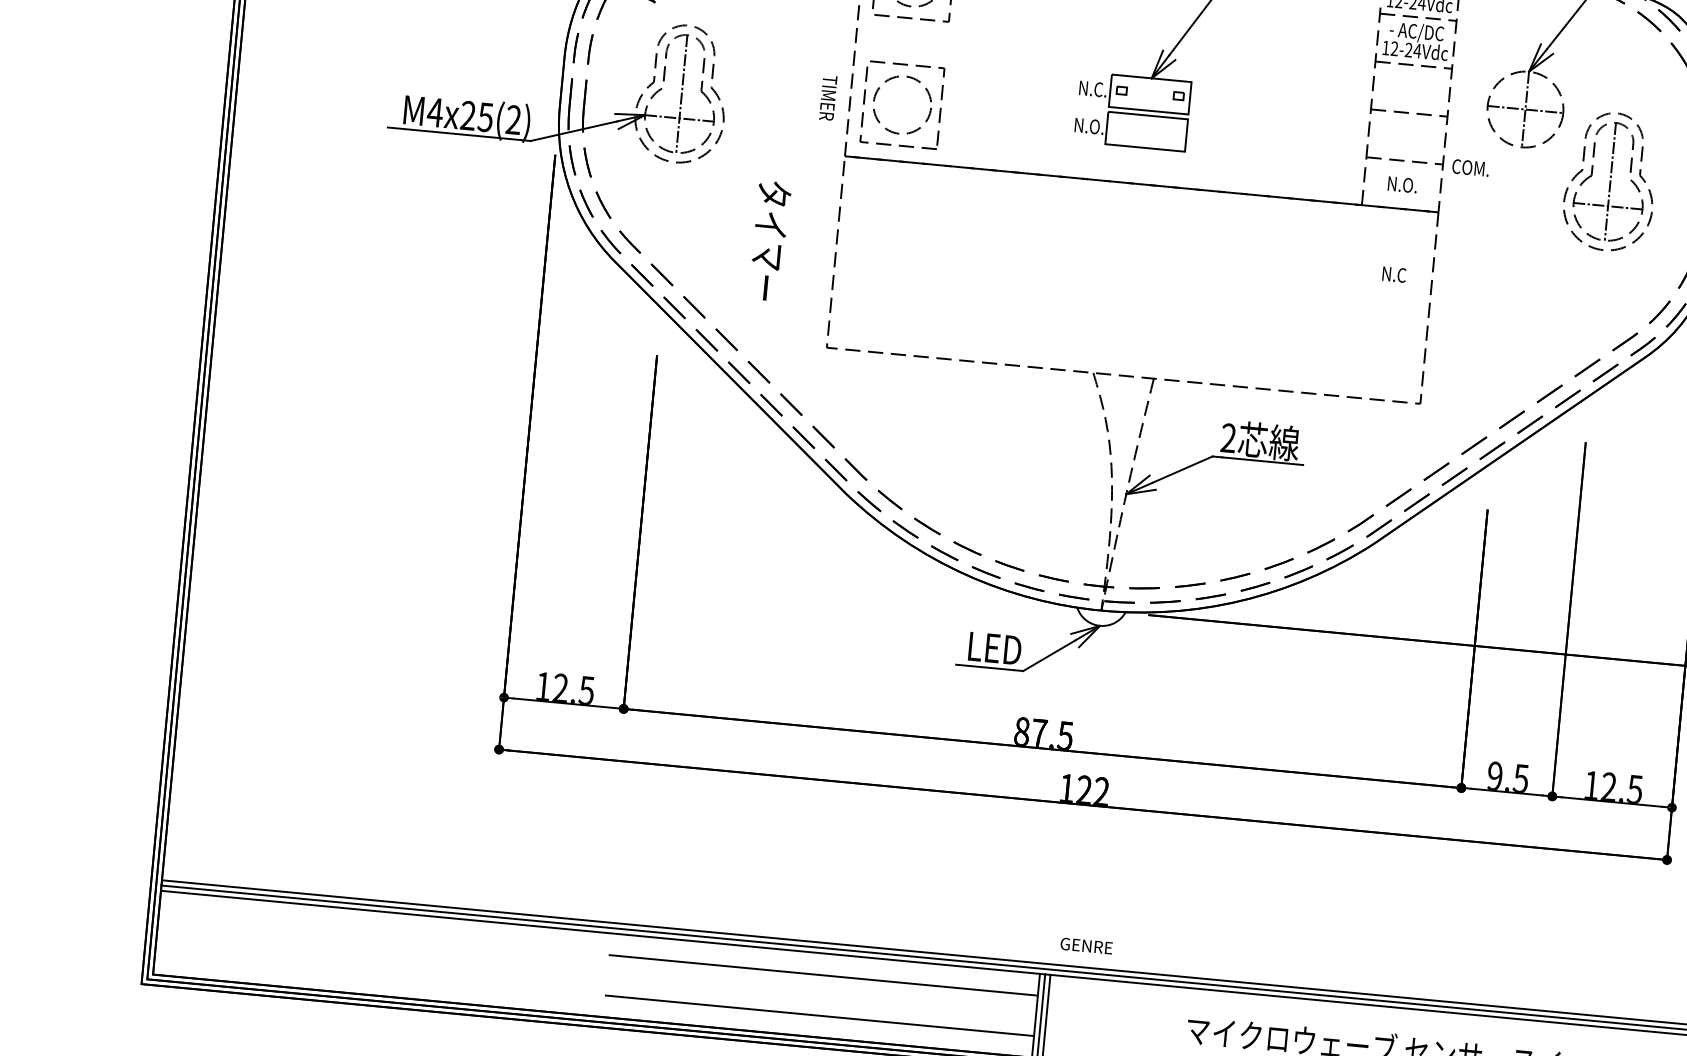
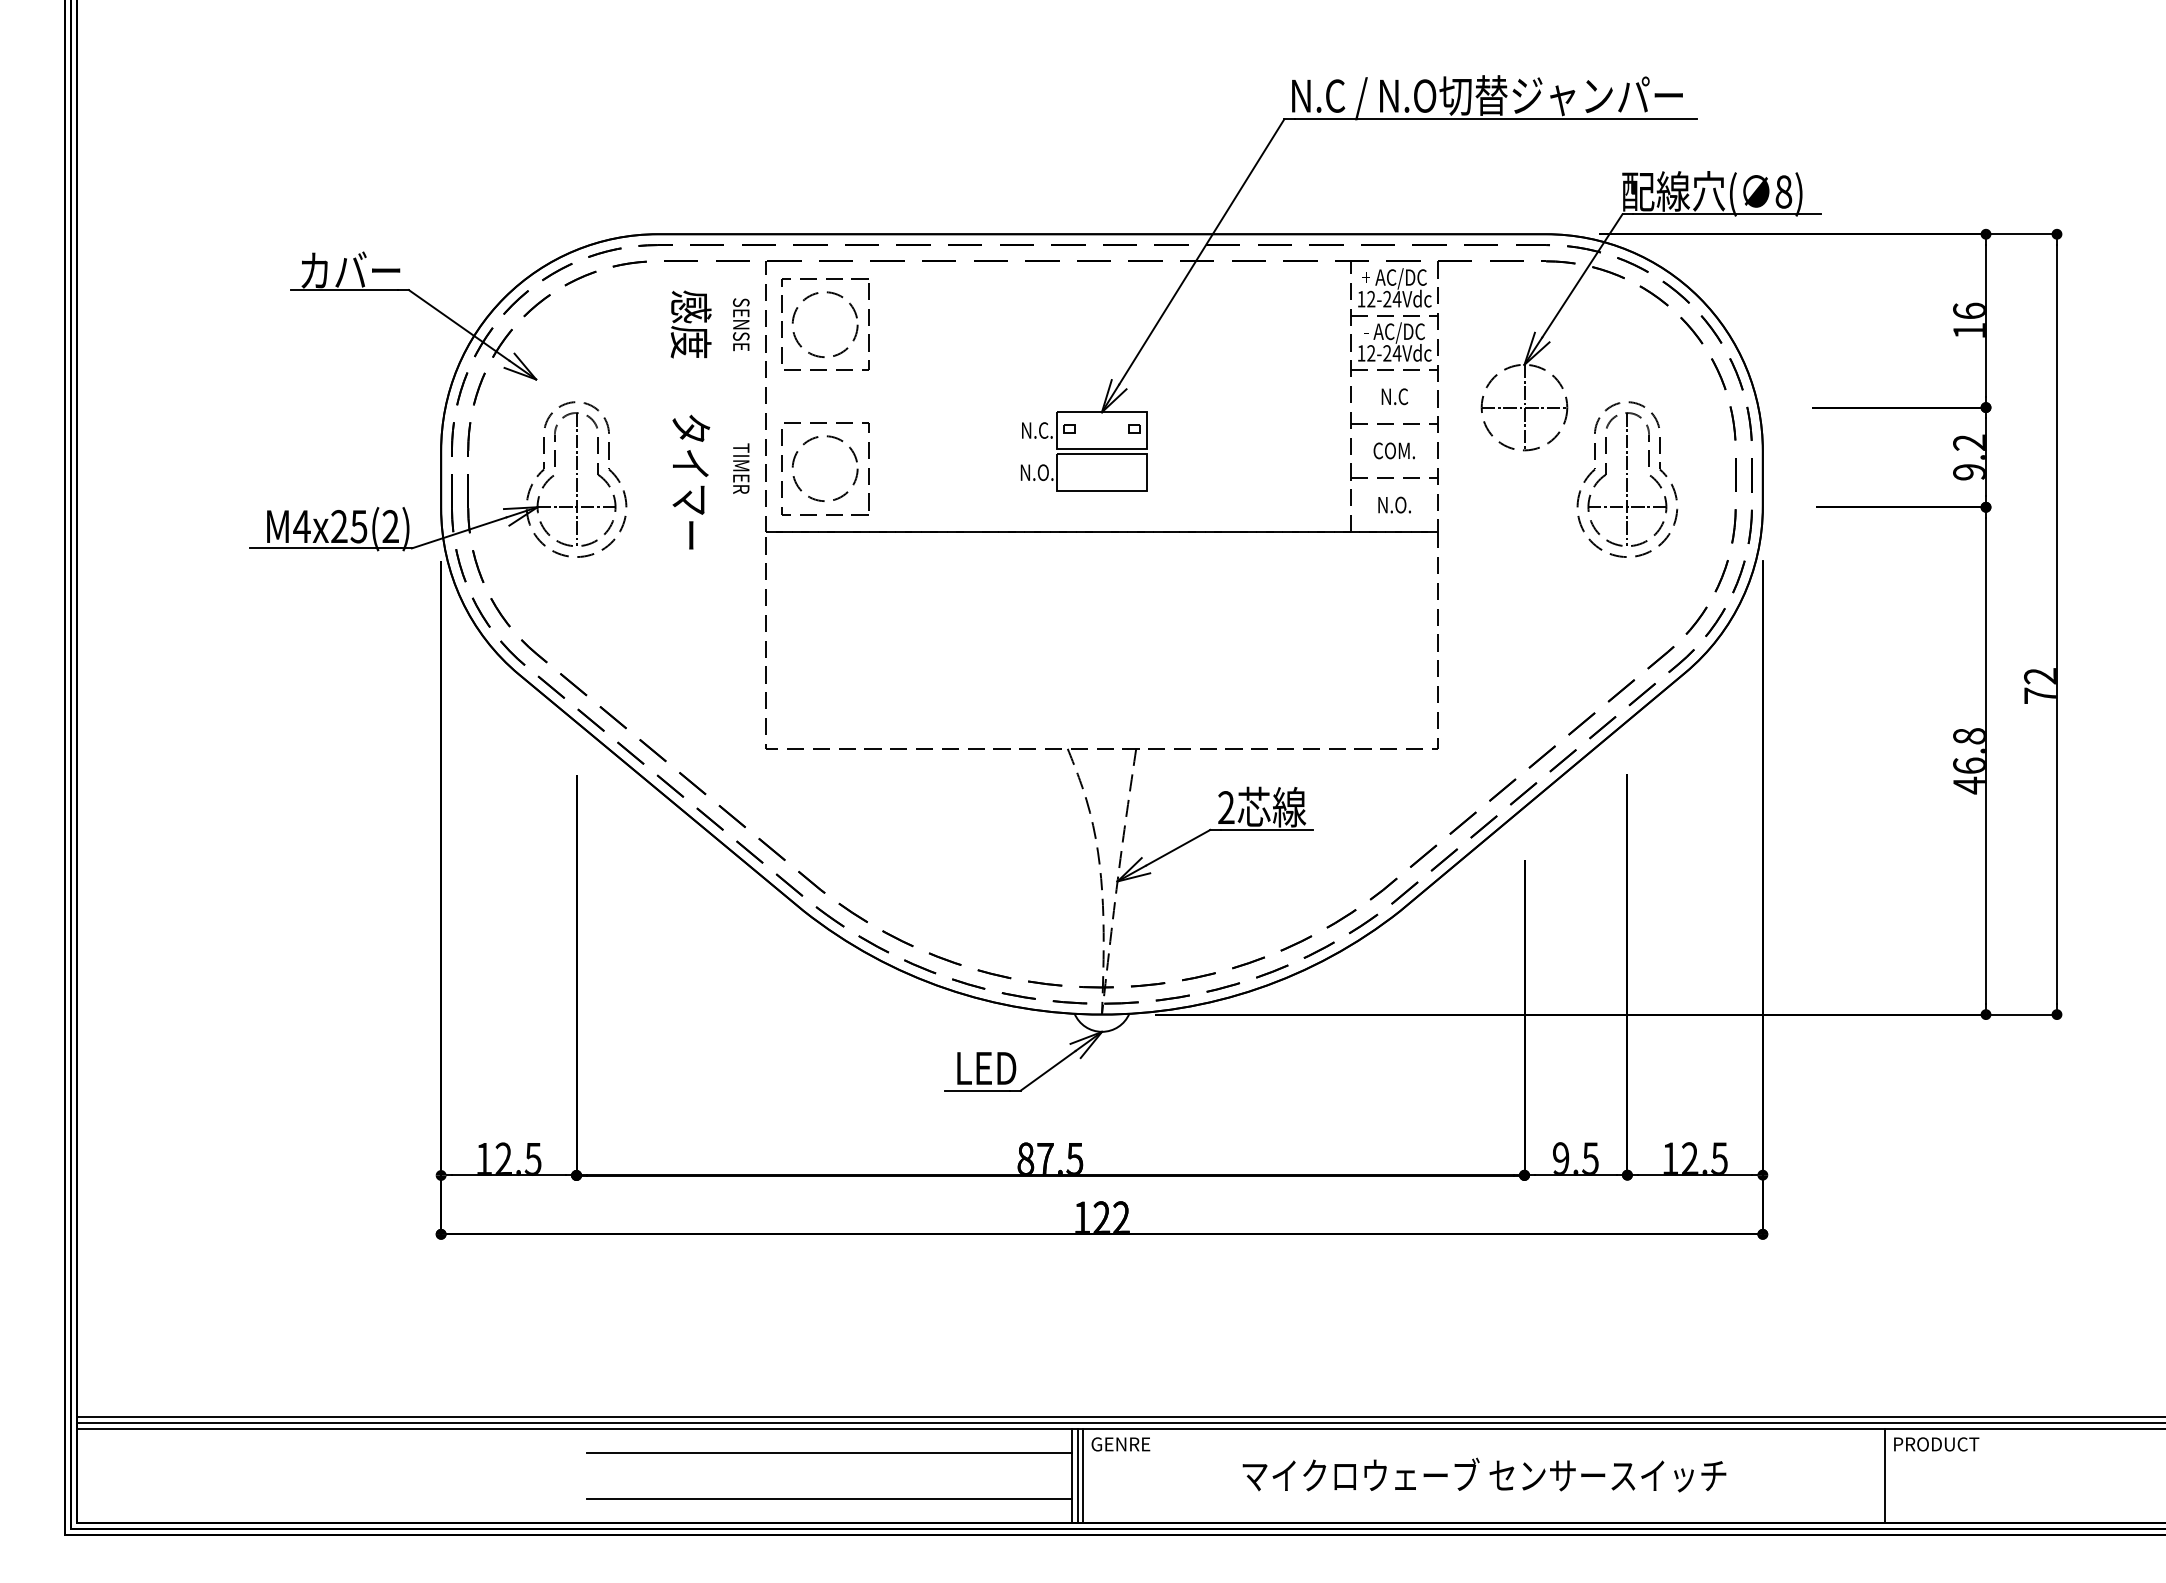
text: (1470, 167) -> (1393, 450), moved
text: (770, 240) -> (691, 481), moved
text: (1394, 274) -> (1394, 396), moved
text: (1086, 946) -> (1120, 1444), moved

